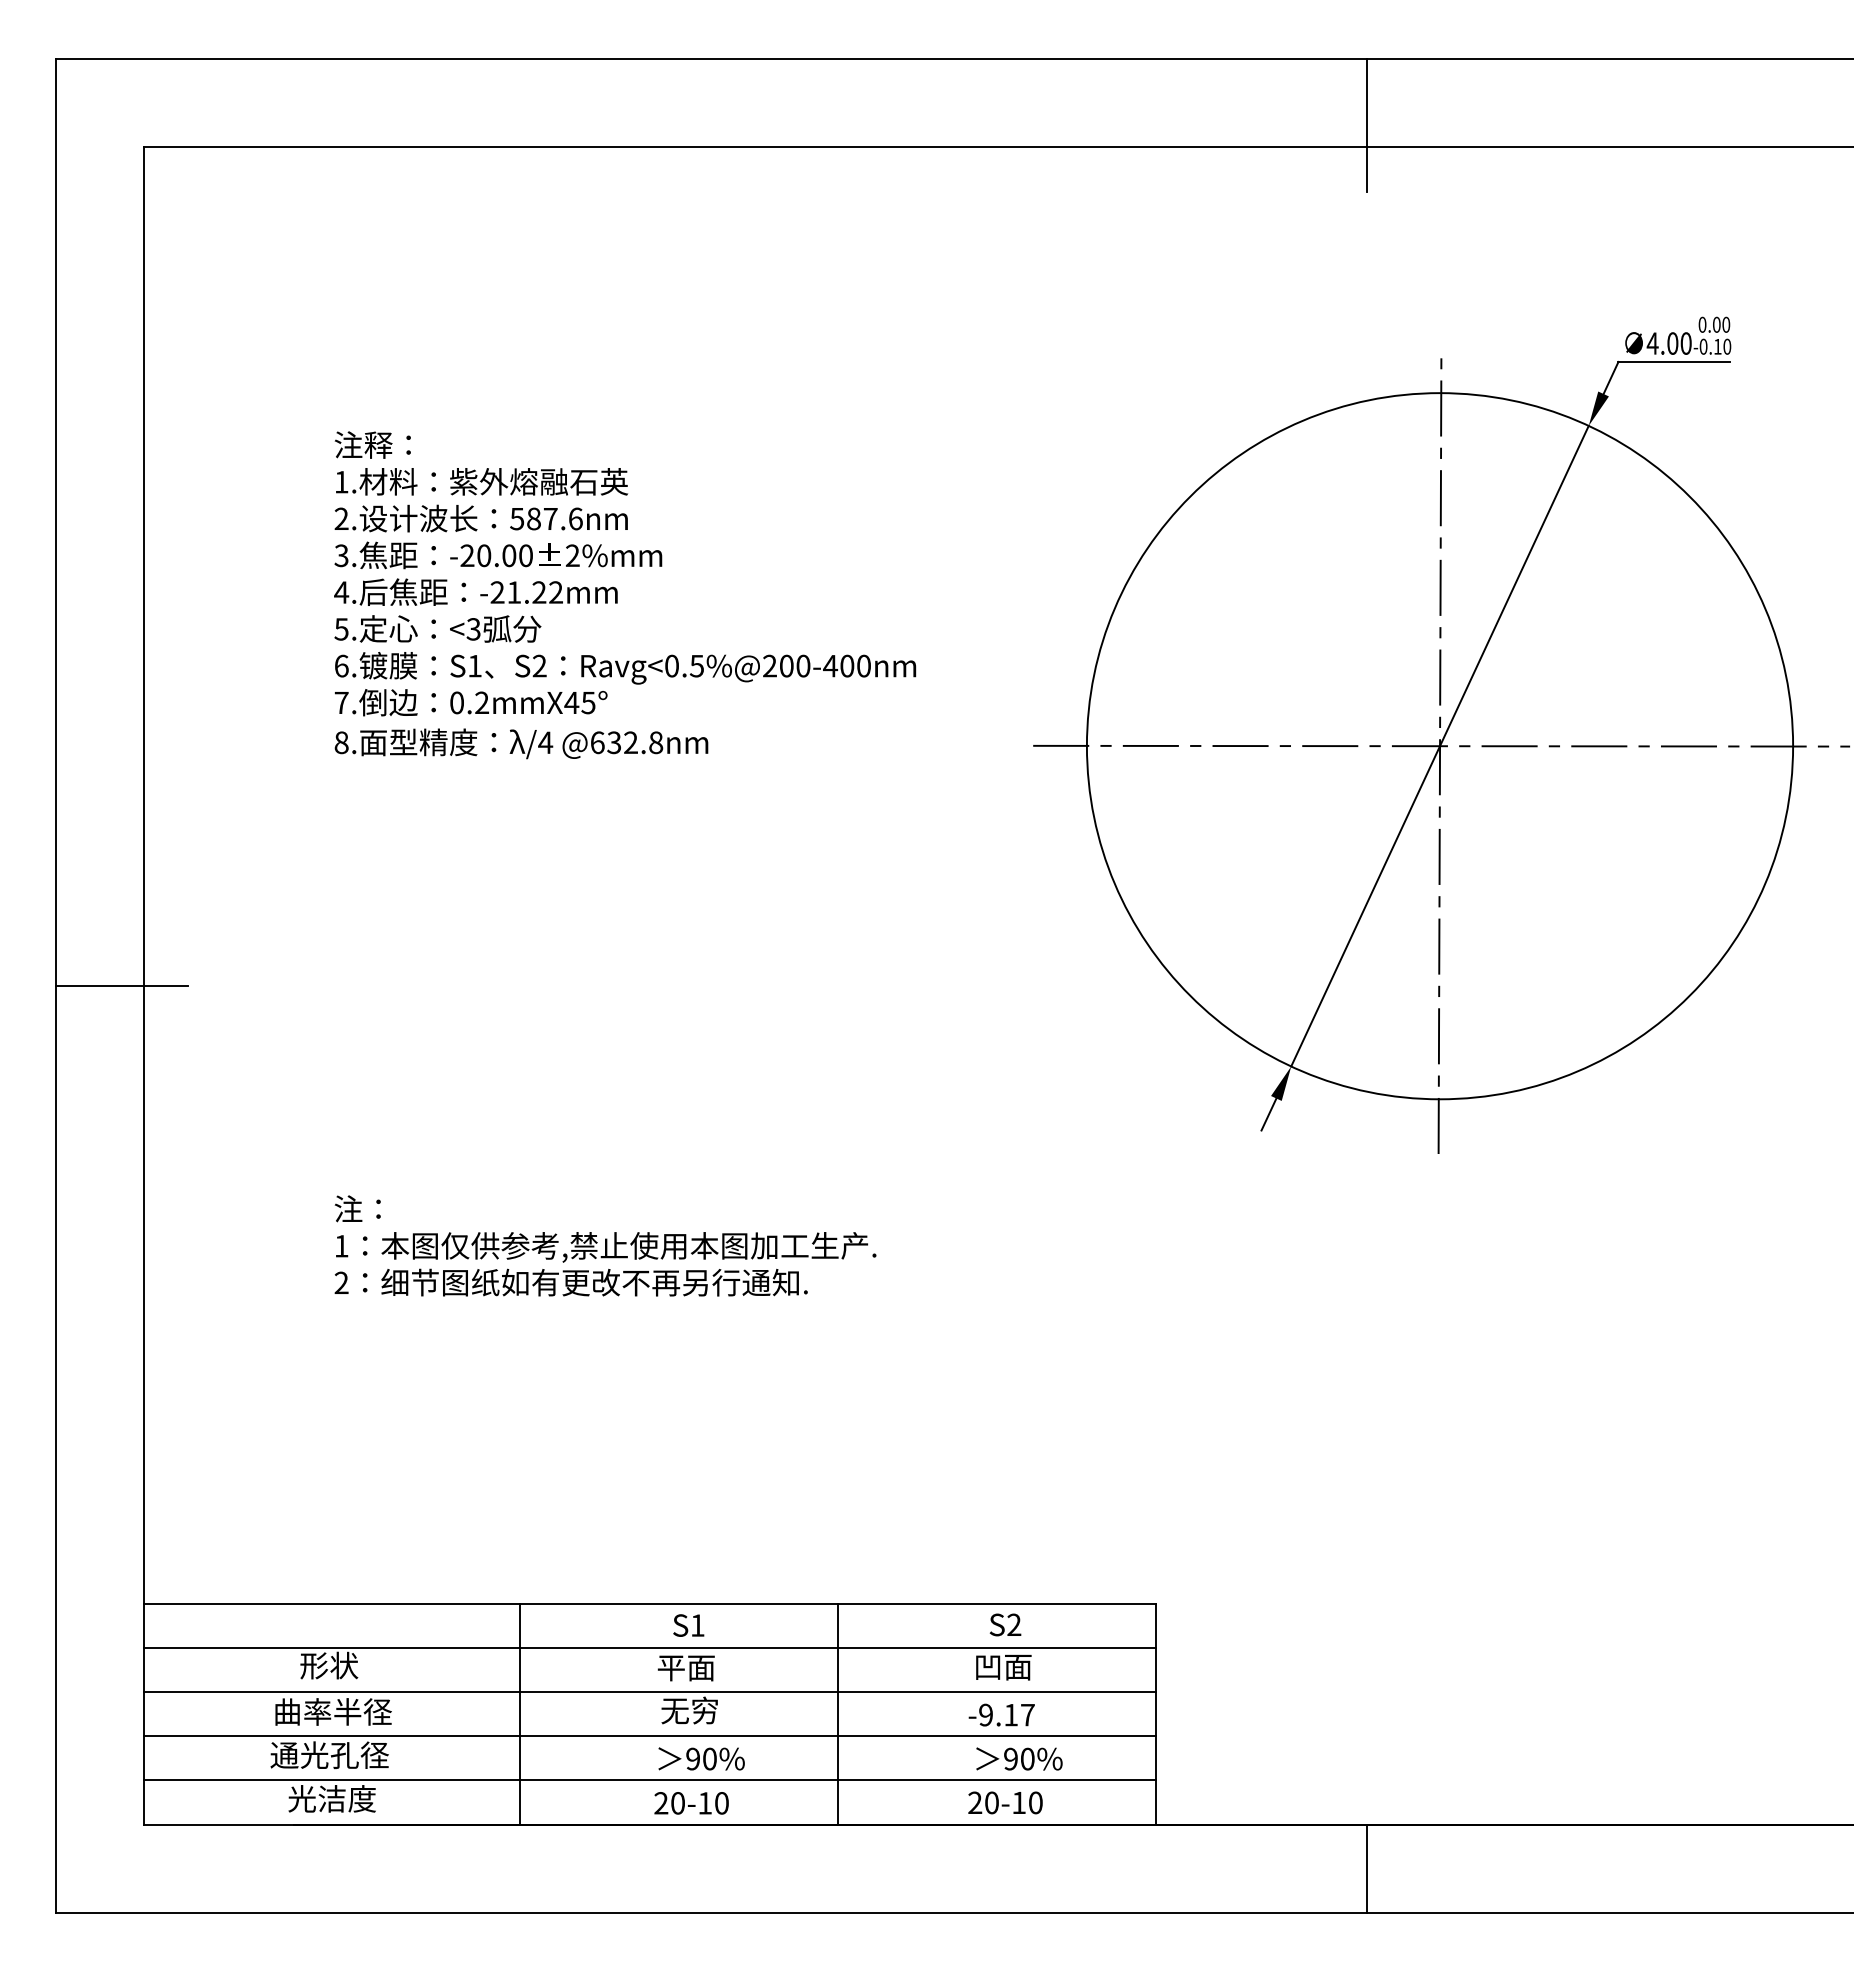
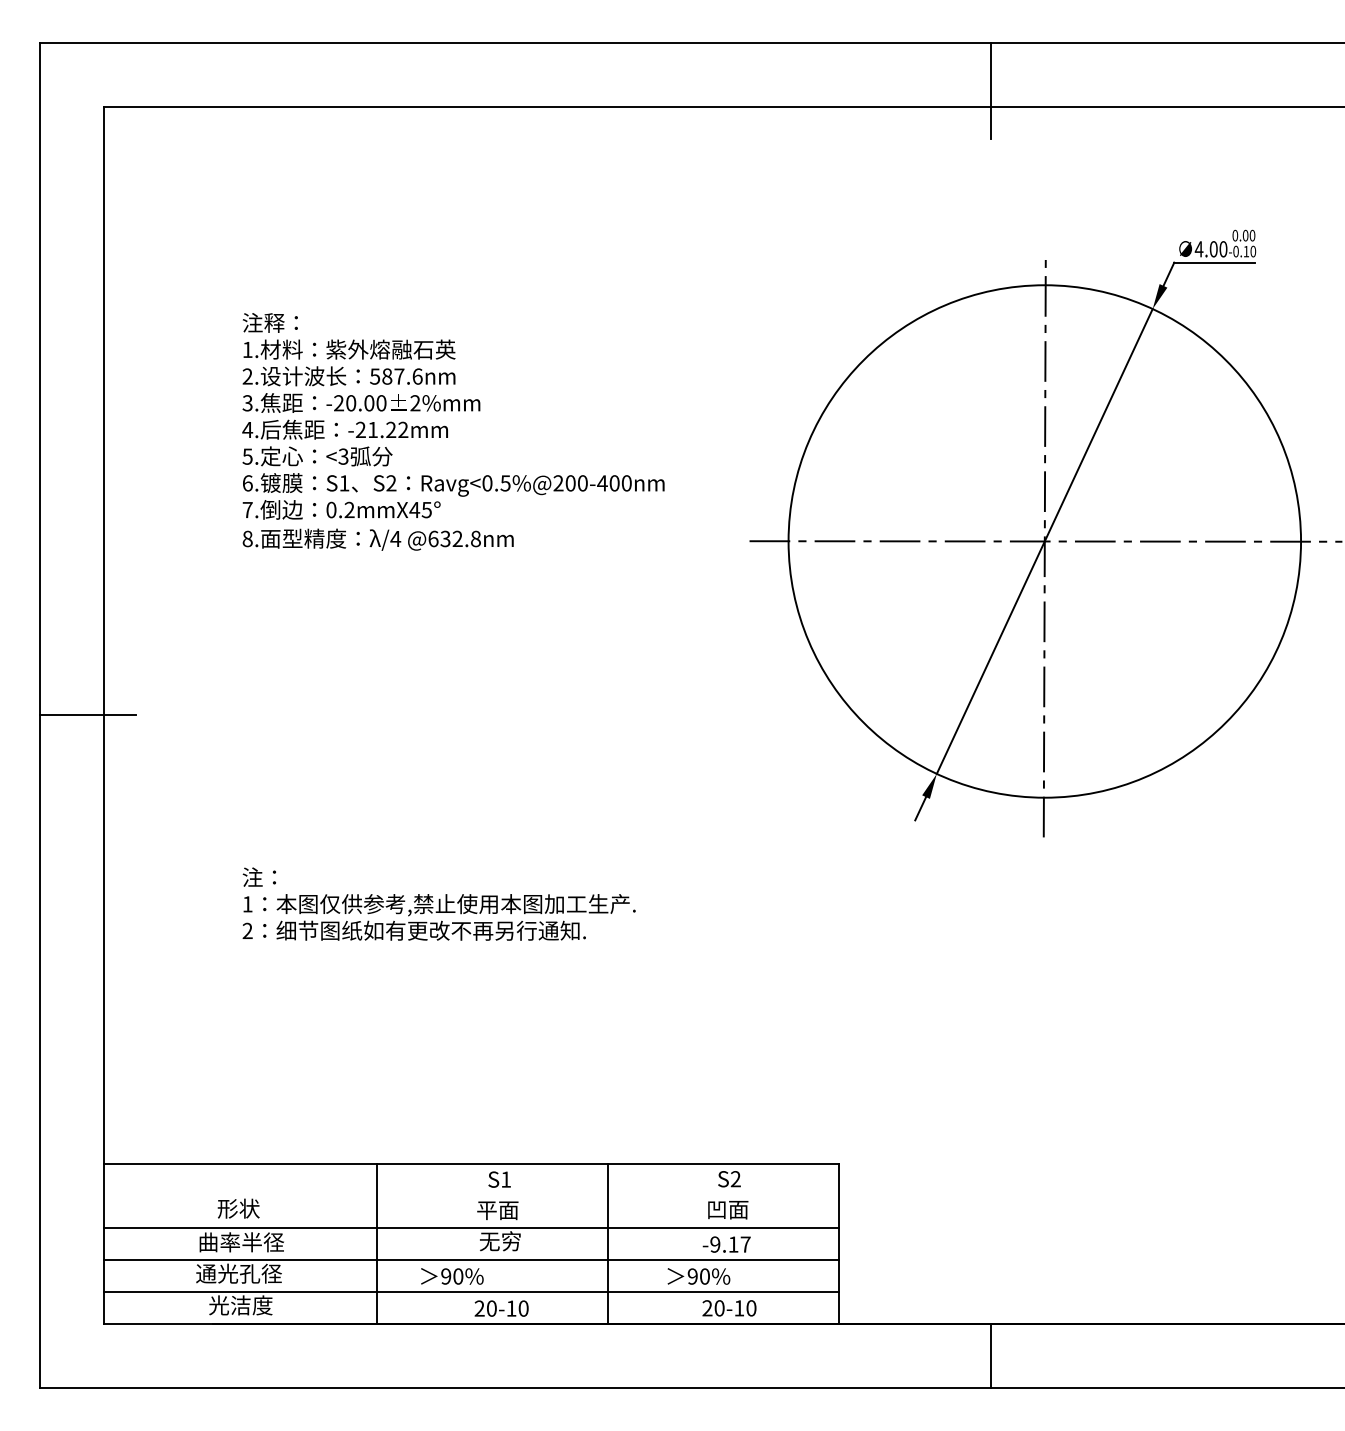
line: (649, 1648) -> (471, 1196), removed
text: (701, 1758) -> (452, 1276), moved
text: (1019, 1758) -> (698, 1276), moved

